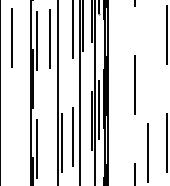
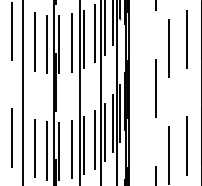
line: (61, 34) -> (83, 38), added
line: (24, 40) -> (46, 44), added
line: (147, 44) -> (168, 48), added
line: (82, 129) -> (104, 132), added
line: (11, 145) -> (34, 148), added
line: (49, 146) -> (71, 149), added
line: (24, 147) -> (46, 150), added

